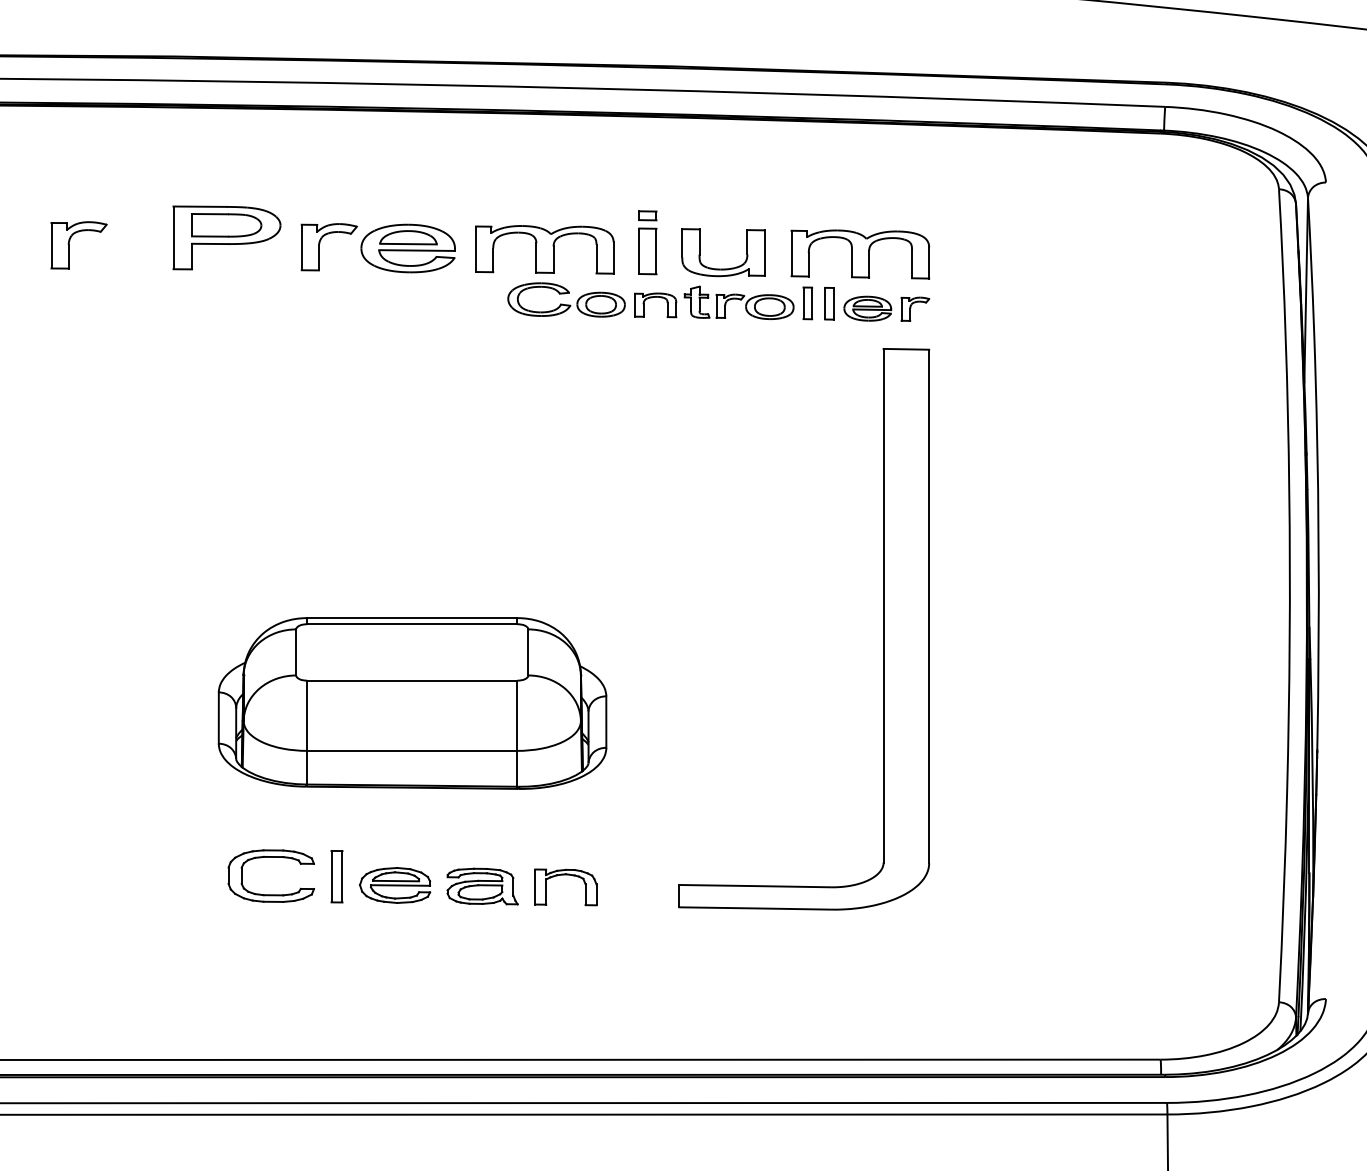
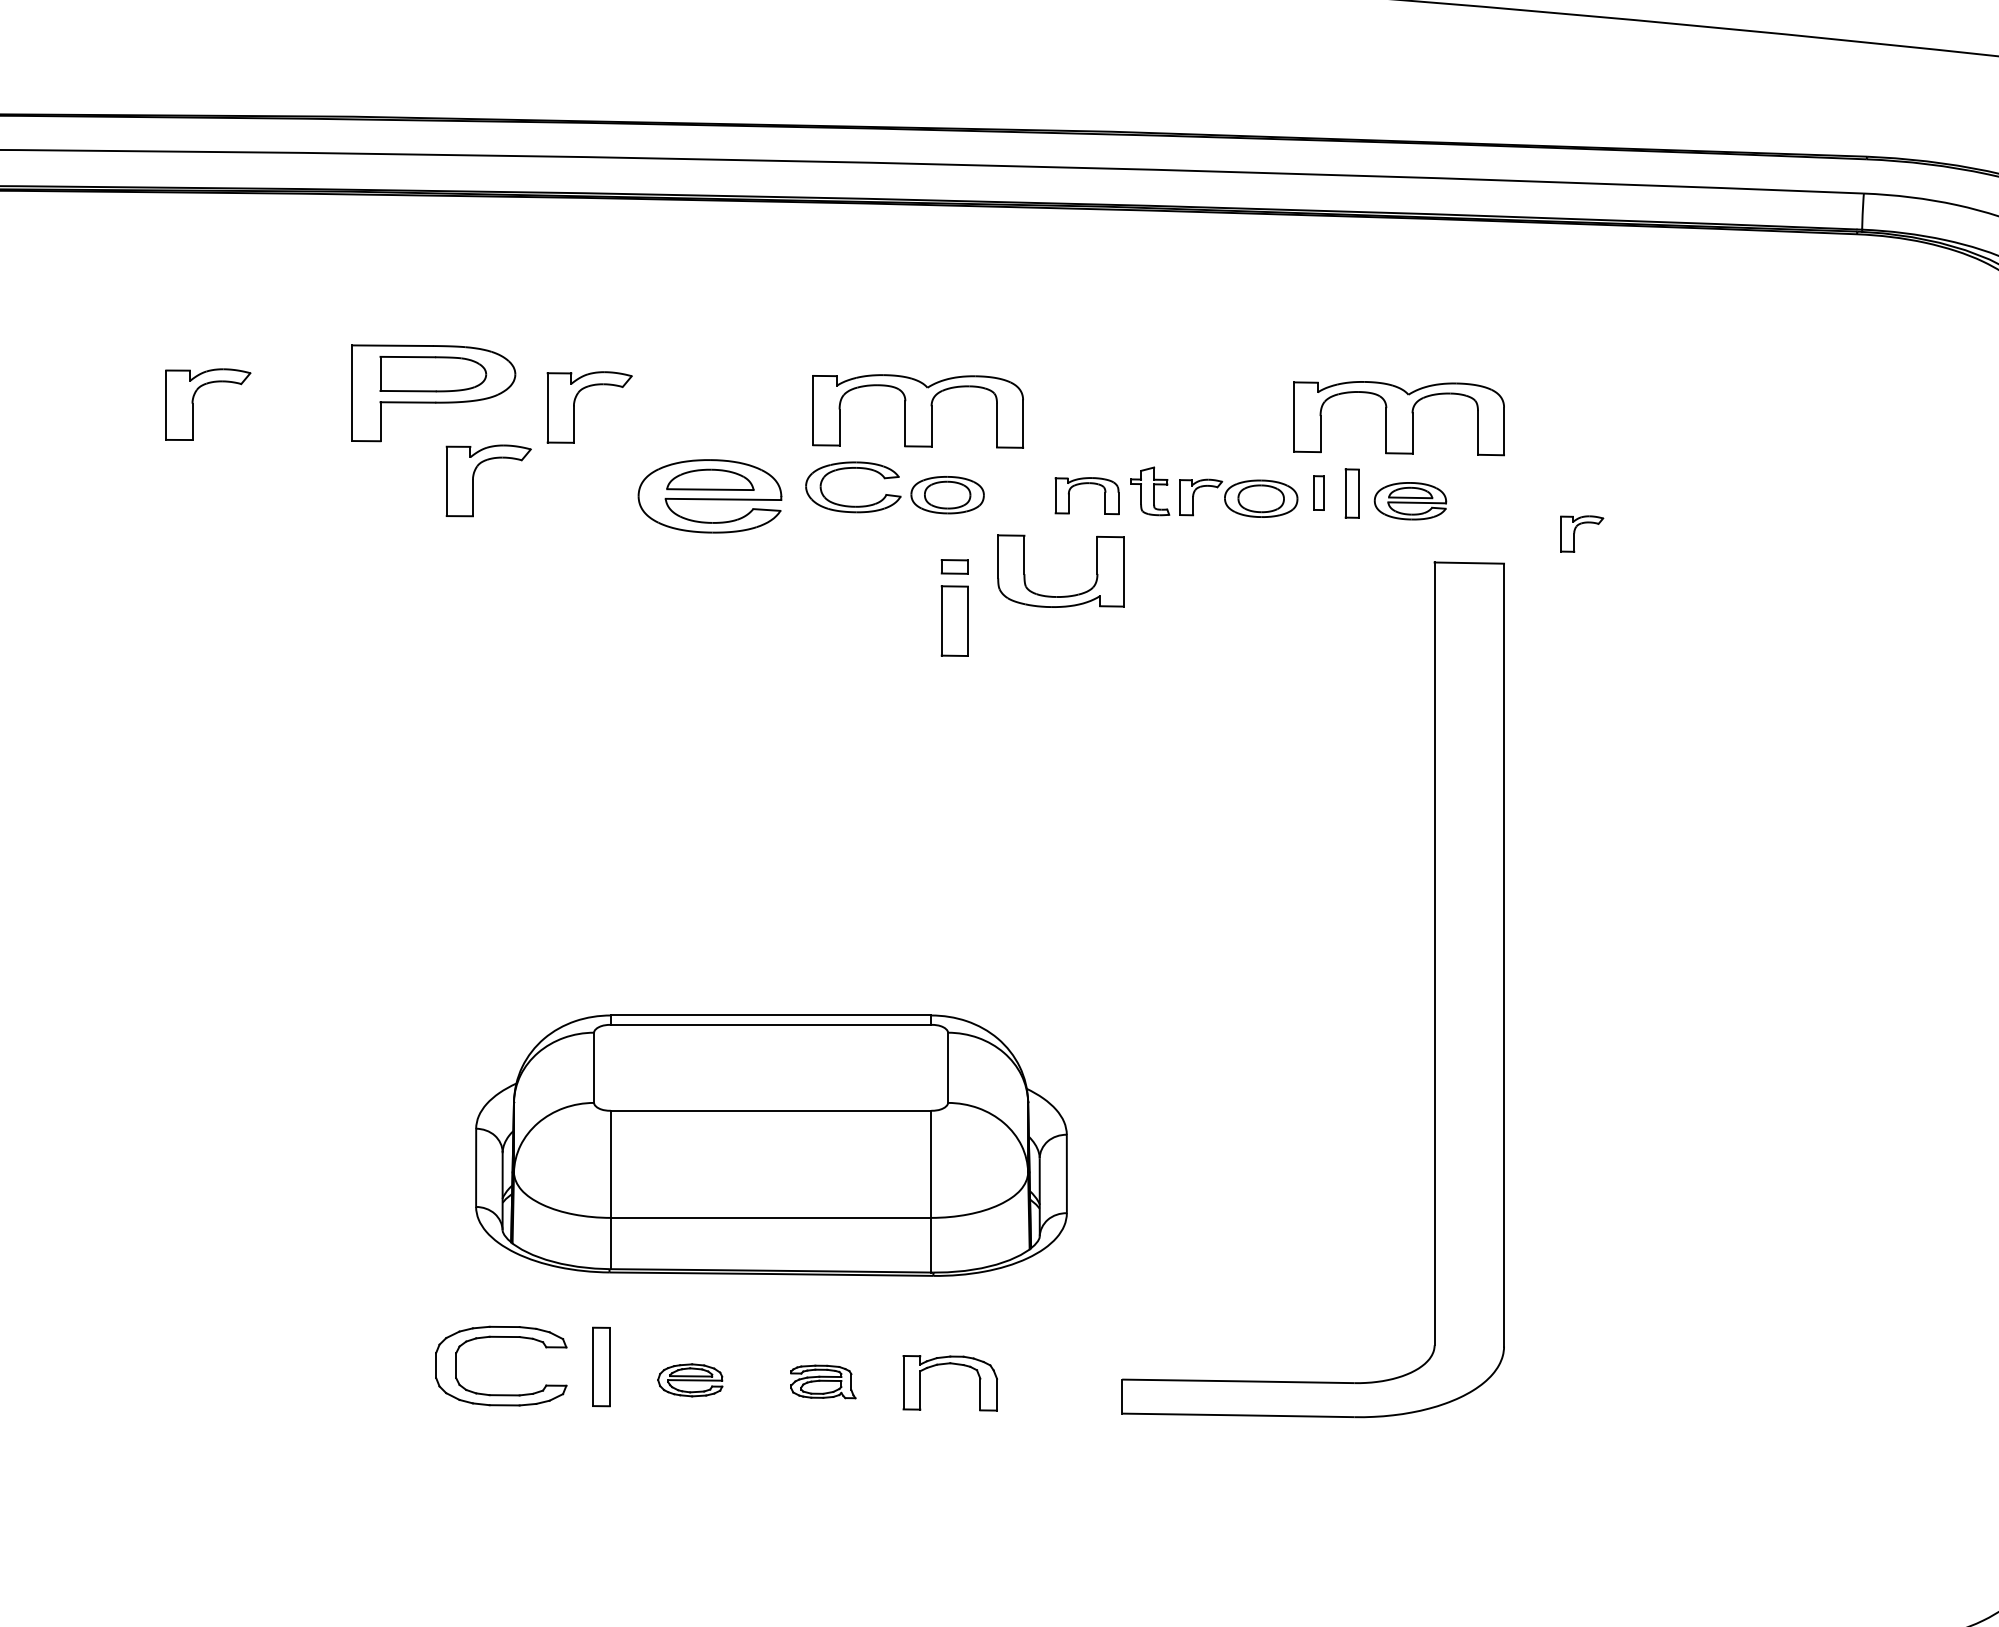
part: (647, 242) -> (954, 607), moved
part: (407, 248) -> (708, 496), moved
part: (723, 268) -> (1061, 595), moved
part: (253, 295) -> (474, 481), added
part: (566, 299) -> (894, 487), moved
part: (807, 303) -> (1318, 493), size x0.7
part: (915, 308) -> (1582, 532), moved
part: (412, 703) -> (771, 1145), moved
part: (395, 885) -> (690, 1380), size x0.6
part: (482, 886) -> (823, 1381), size x0.6

